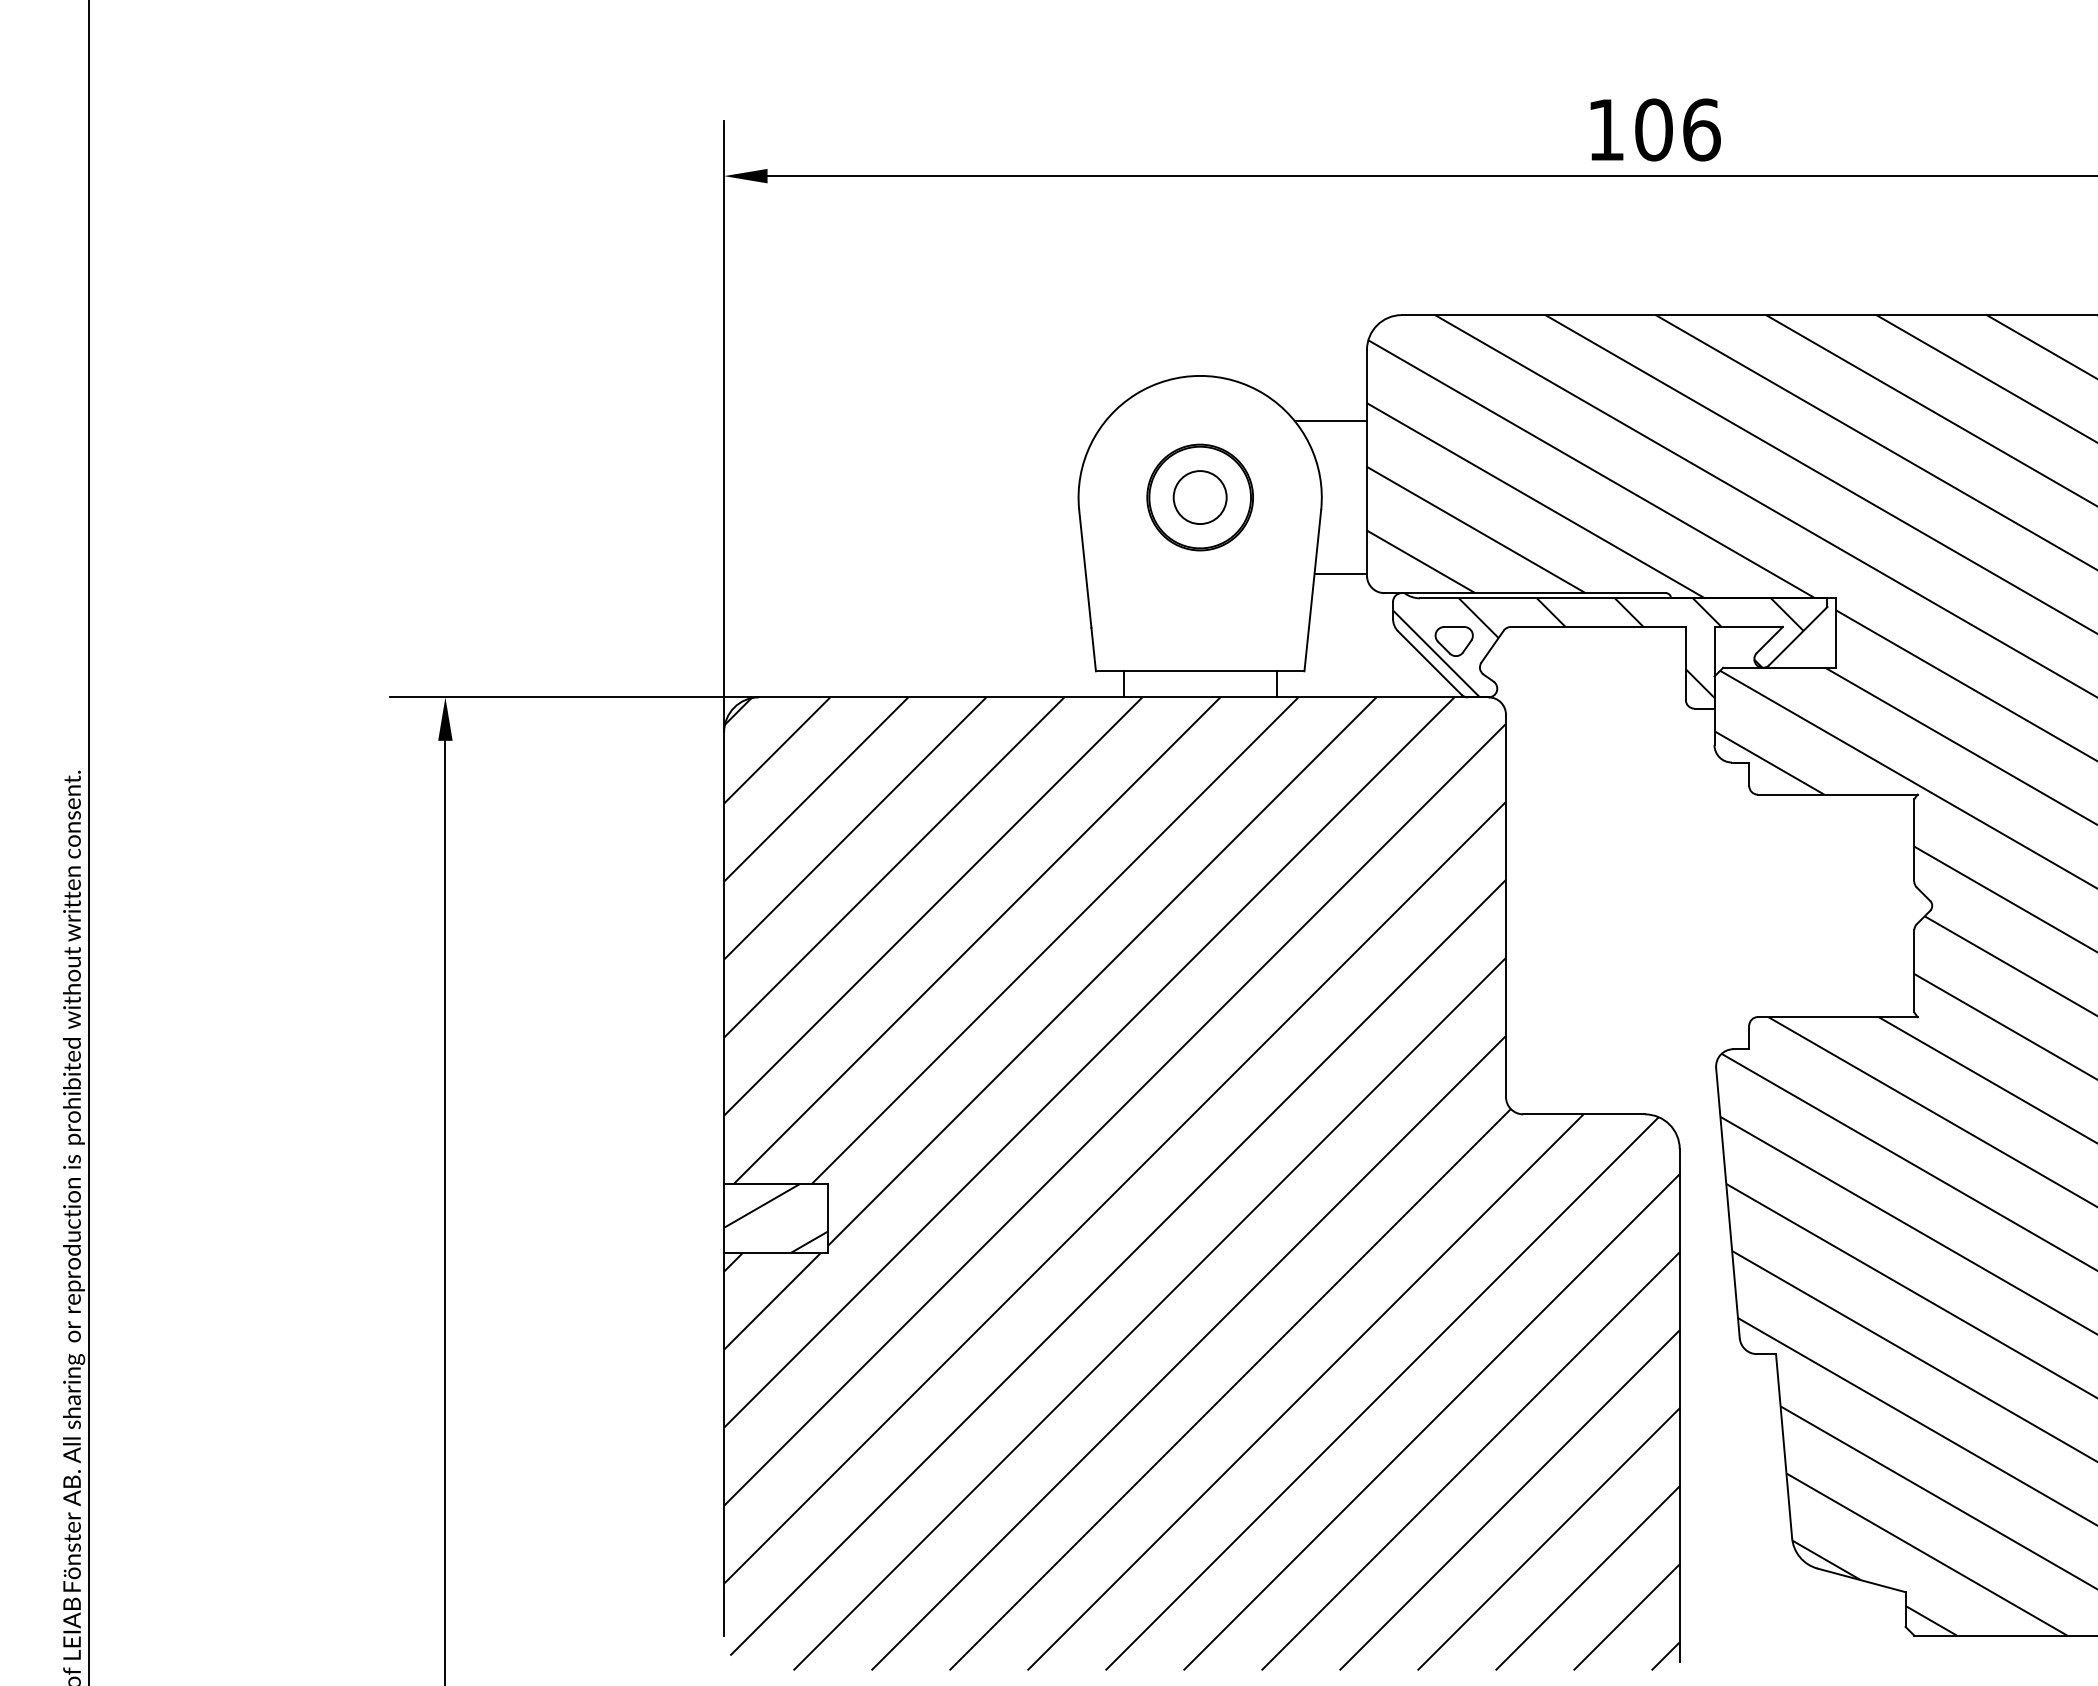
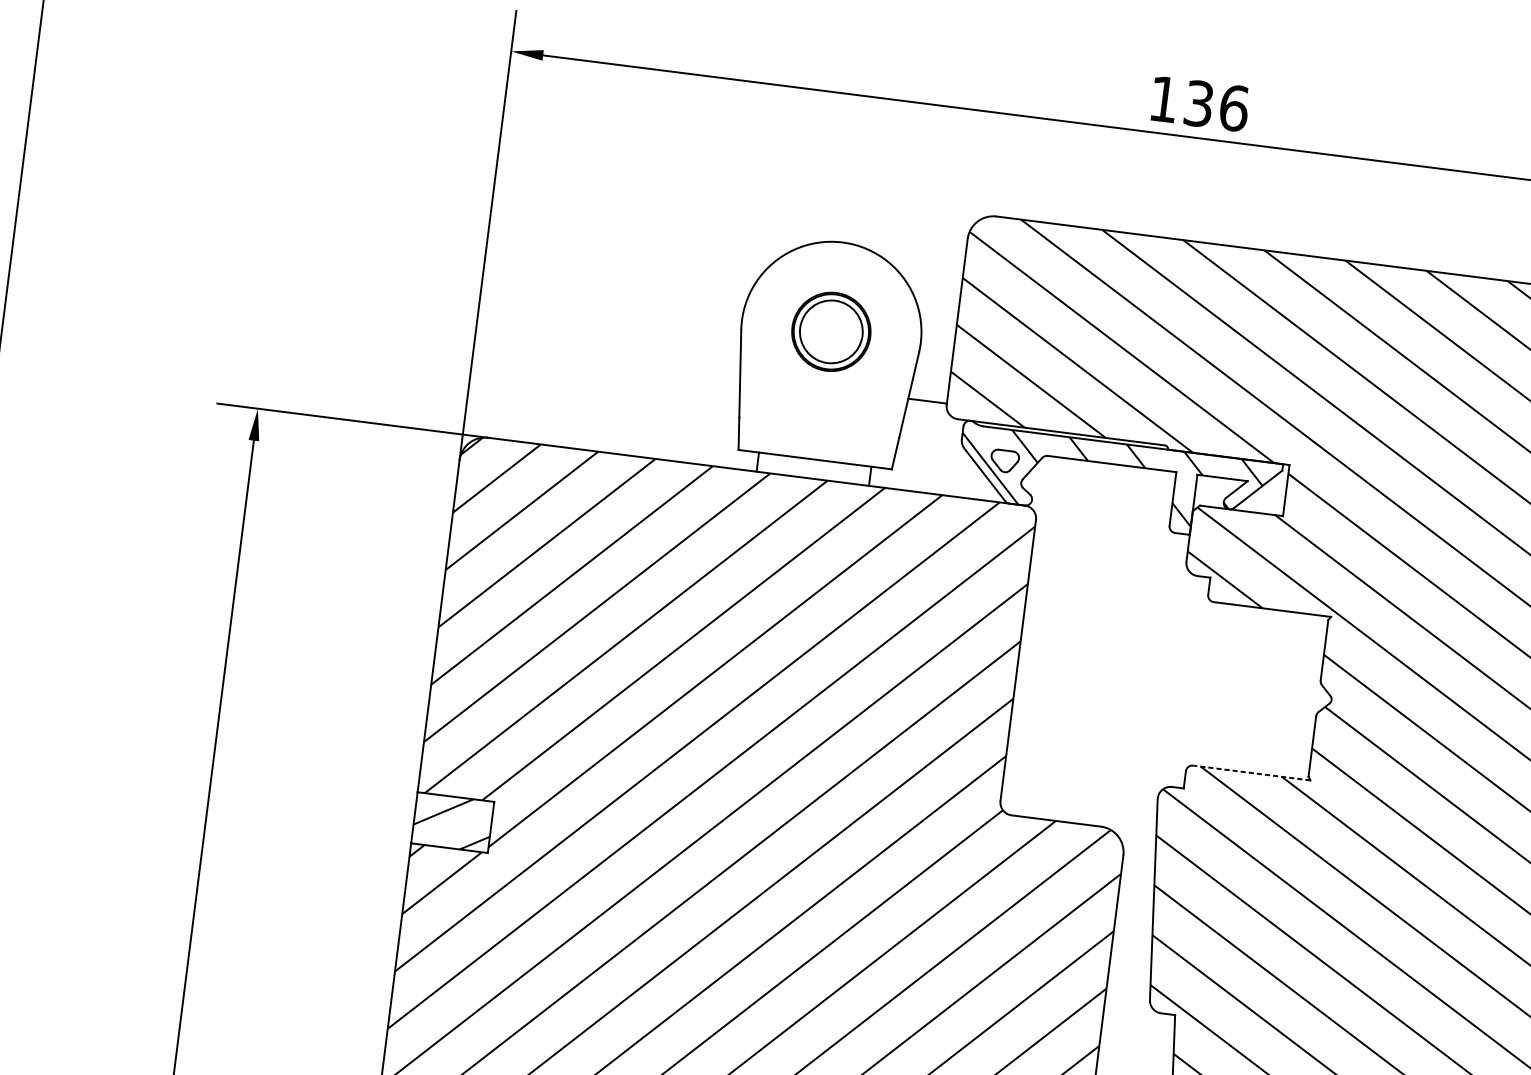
text: (1653, 129) -> (1198, 103), 106 -> 136
line: (1330, 421) -> (934, 288), removed
circle: (1199, 497) -> (830, 331), size x1.6
line: (1837, 1017) -> (1251, 773), solid -> dashed

